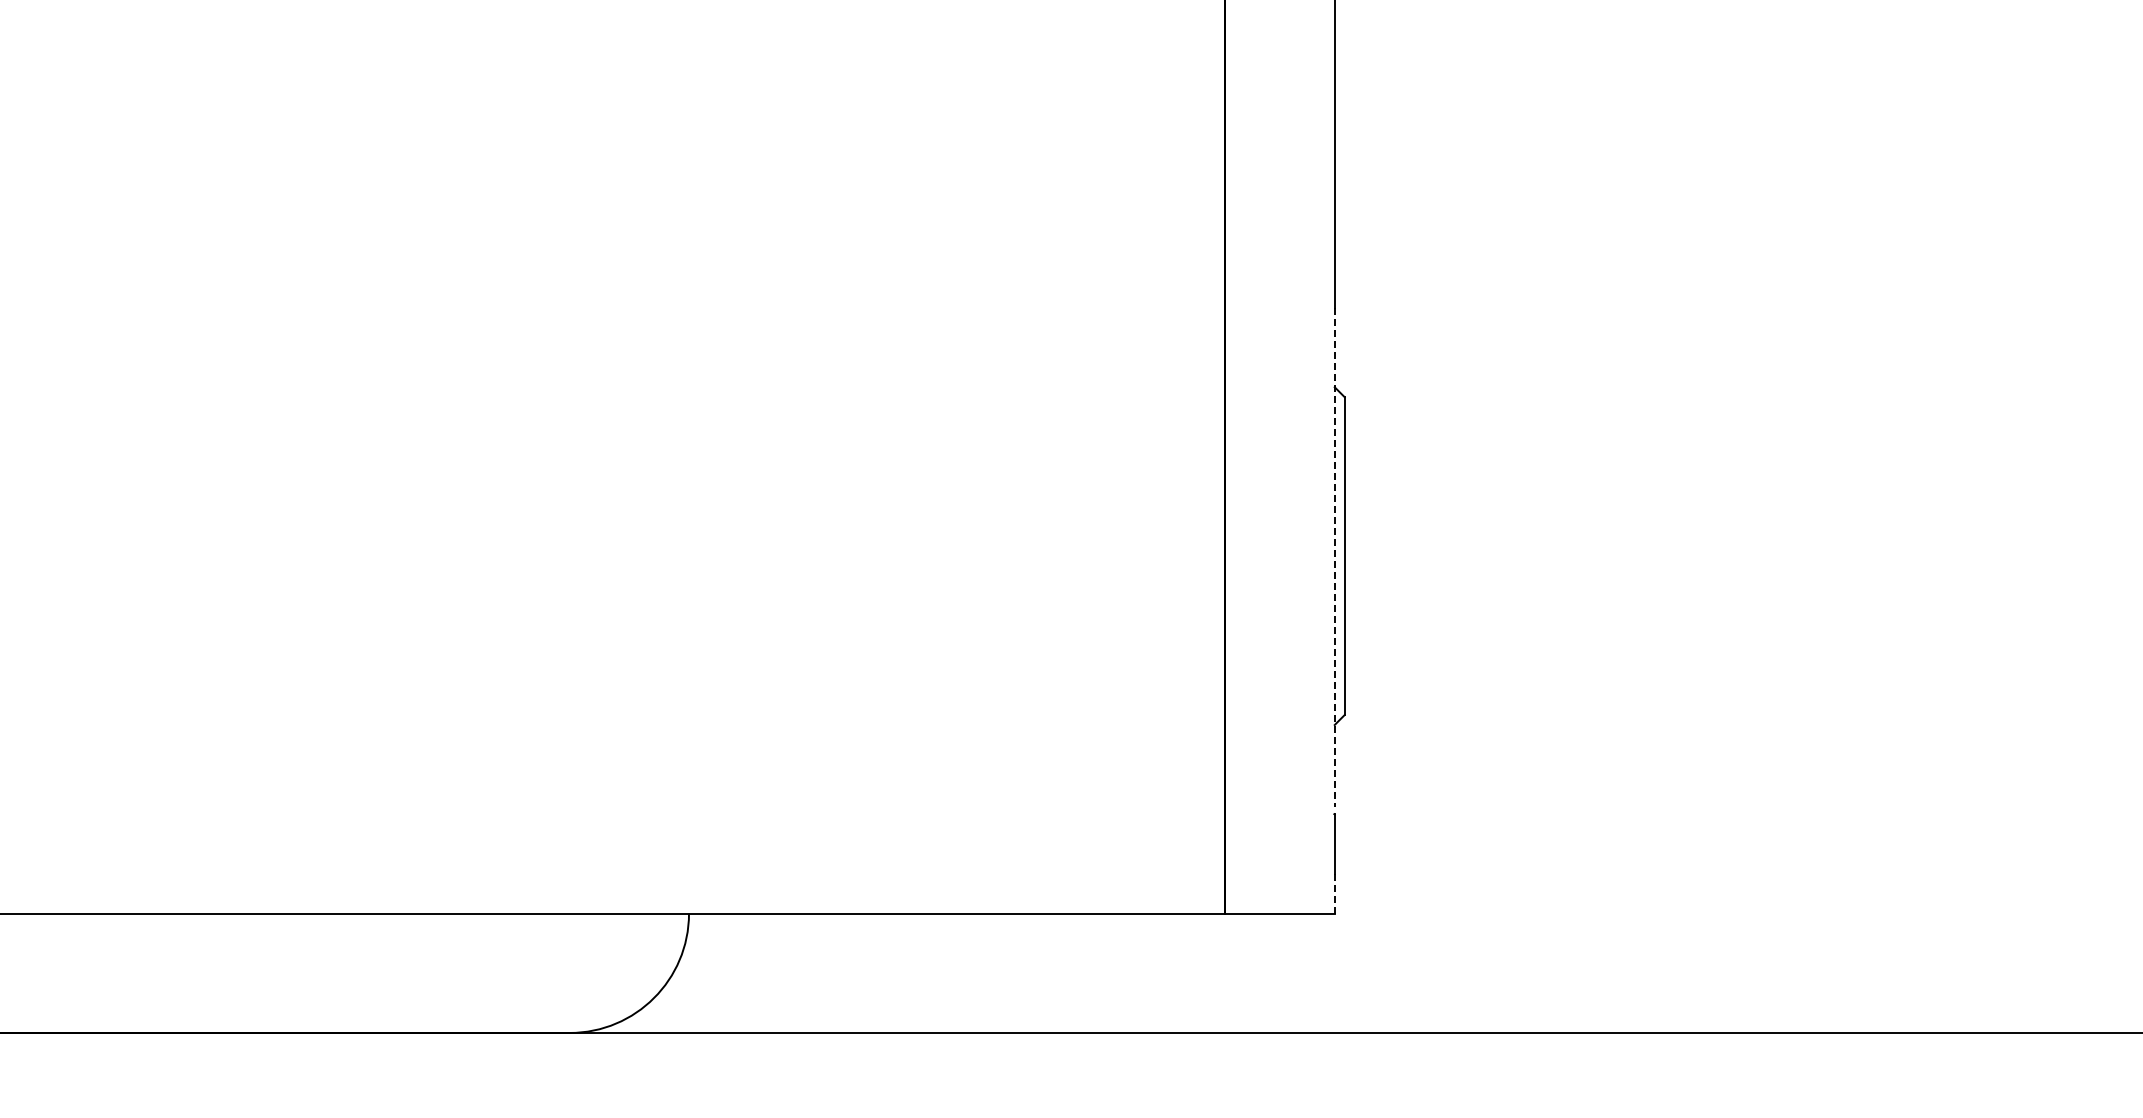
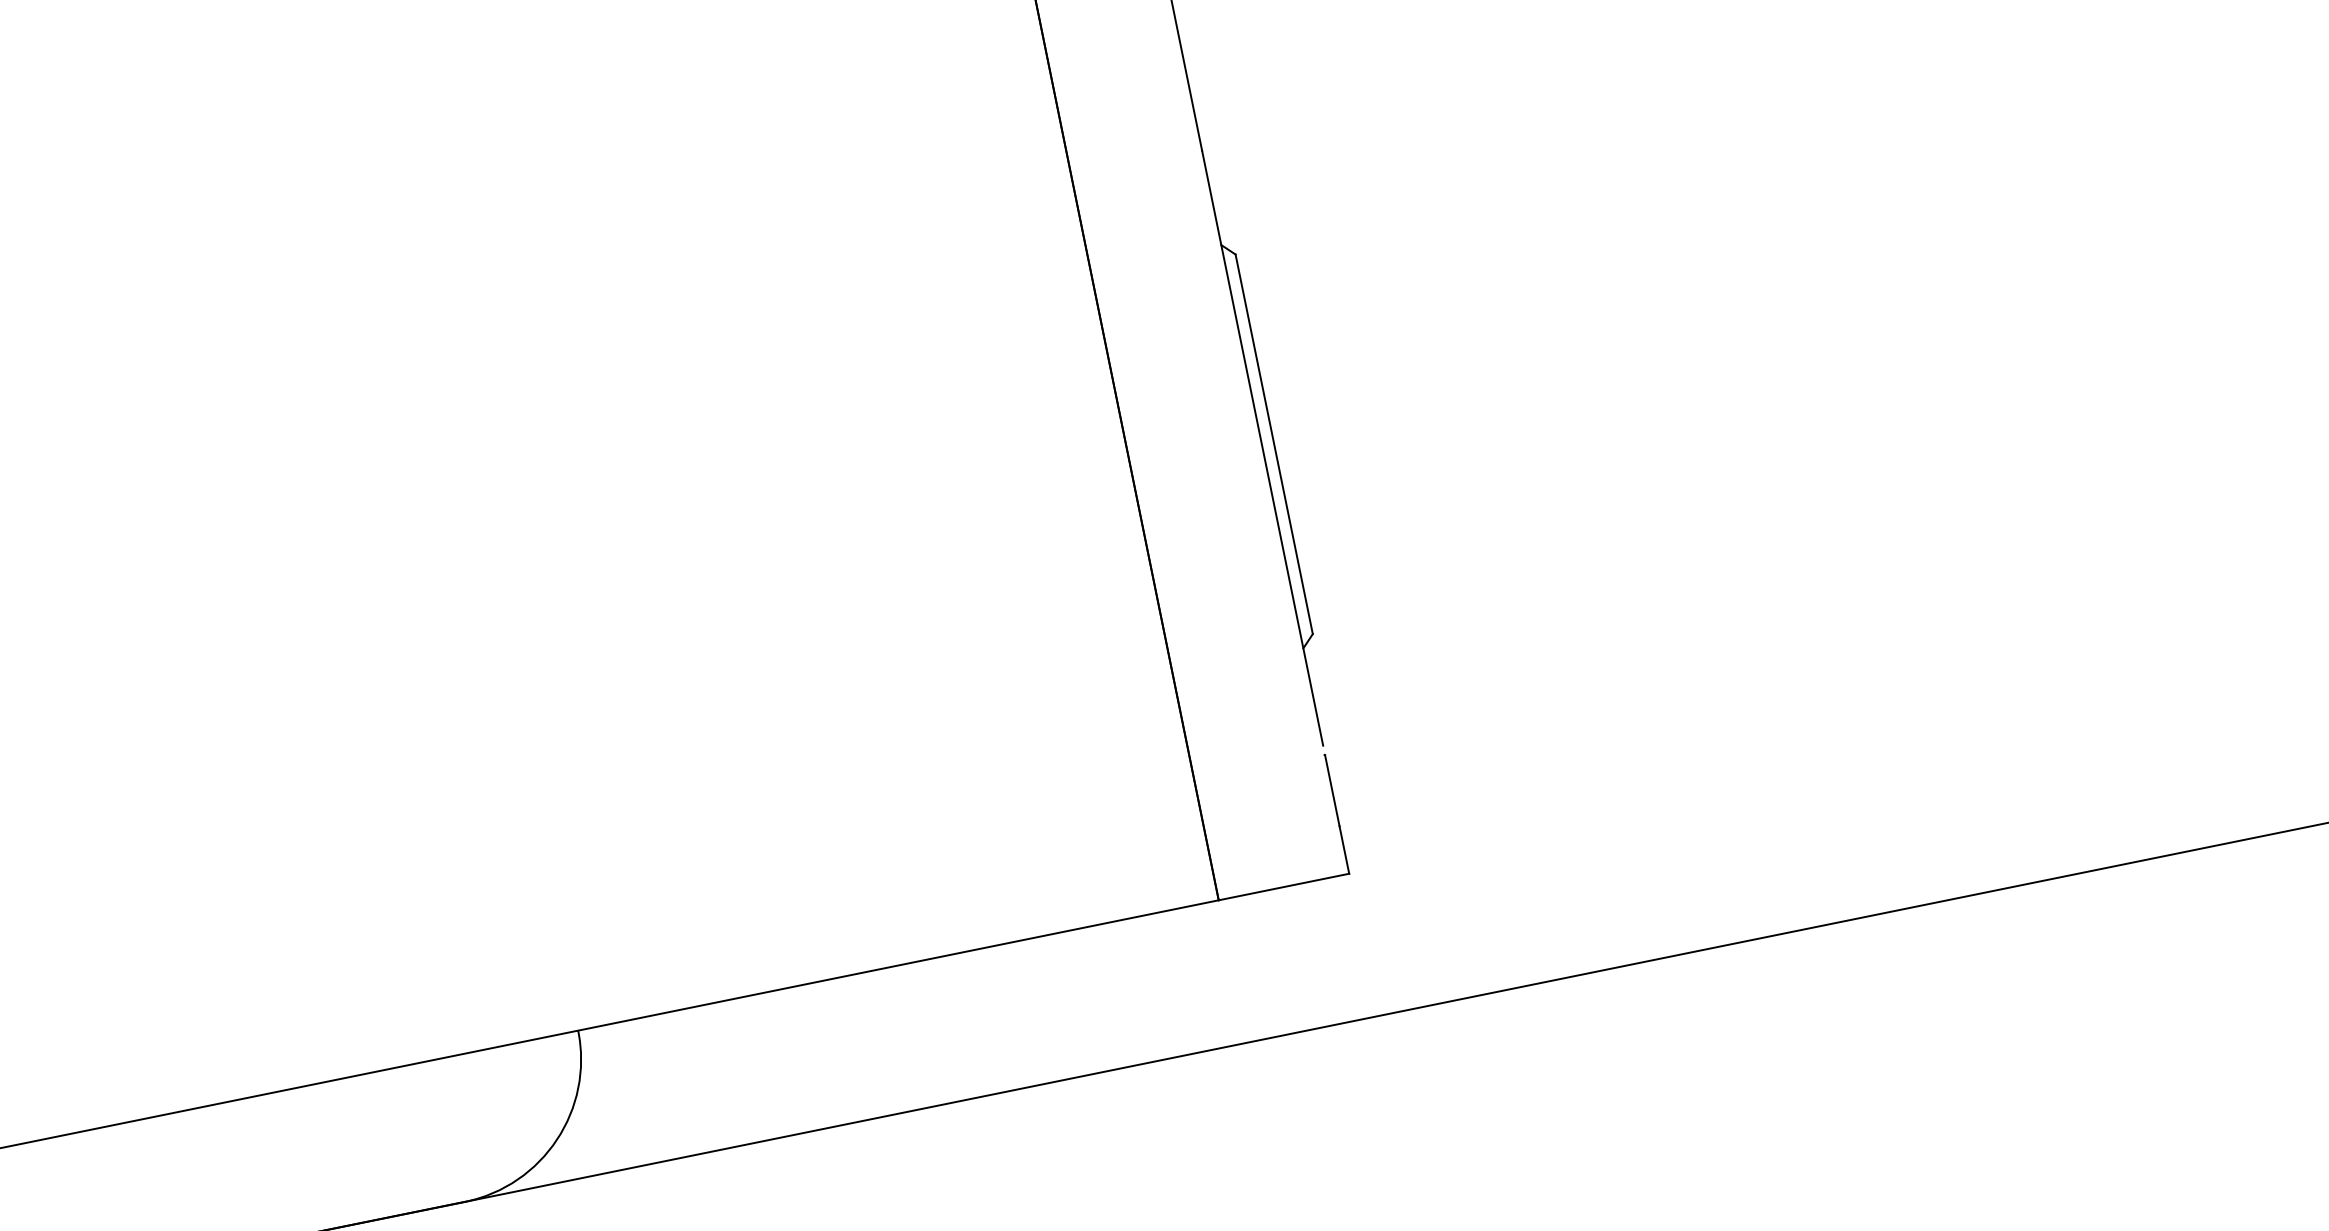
line: (1334, 557) -> (1262, 448), dashed -> solid
line: (1334, 893) -> (1344, 849), dashed -> solid

